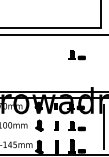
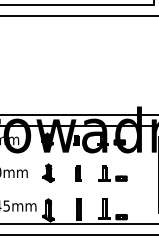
part: (76, 55) -> (112, 52), removed

